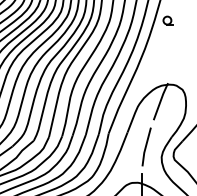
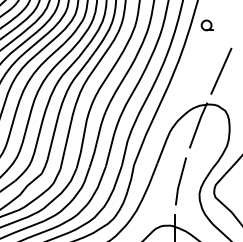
line: (179, 57) -> (221, 71), added

